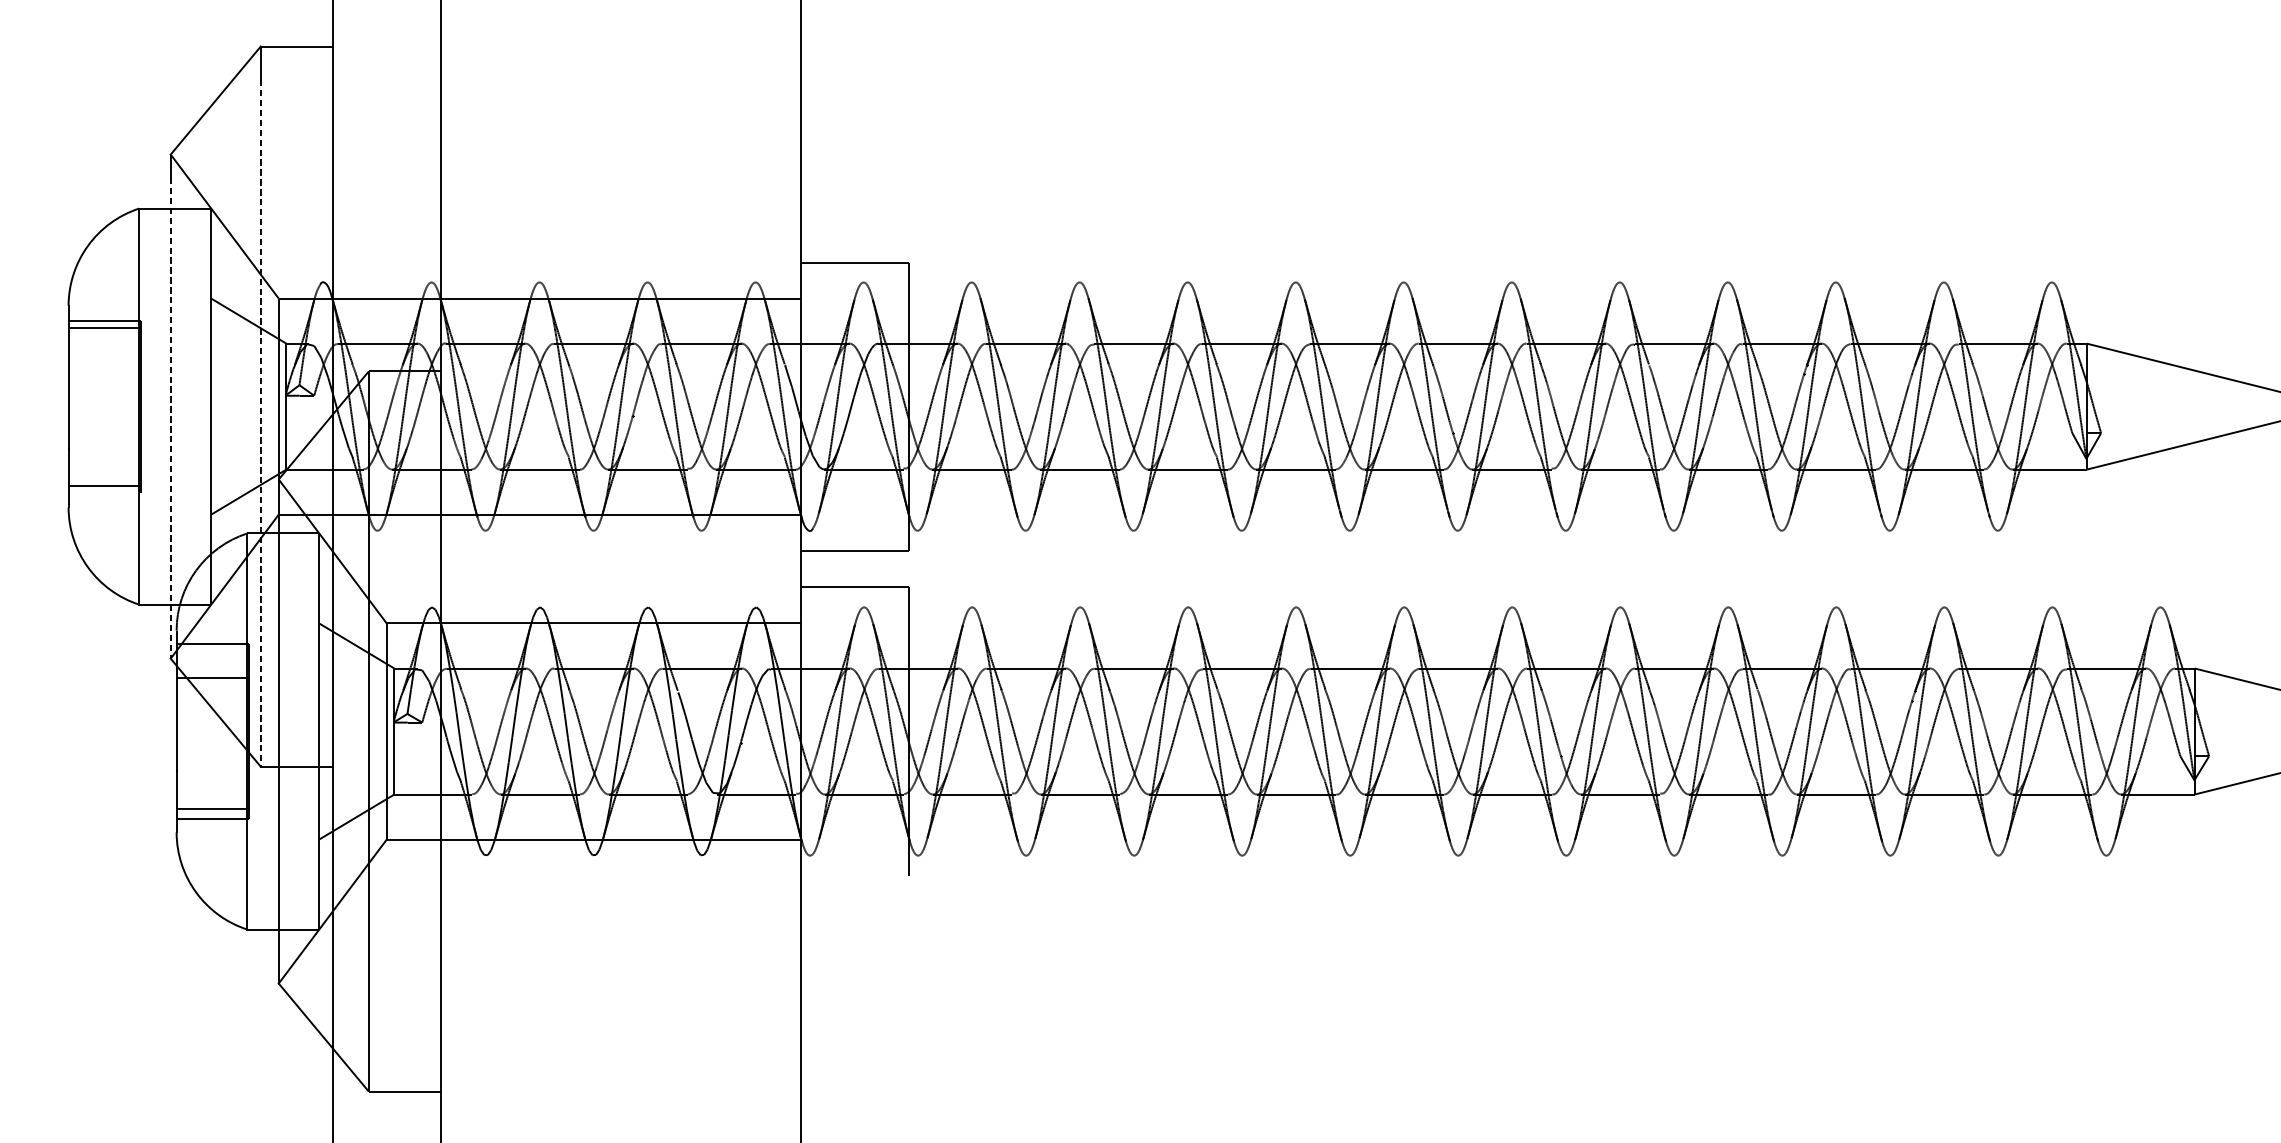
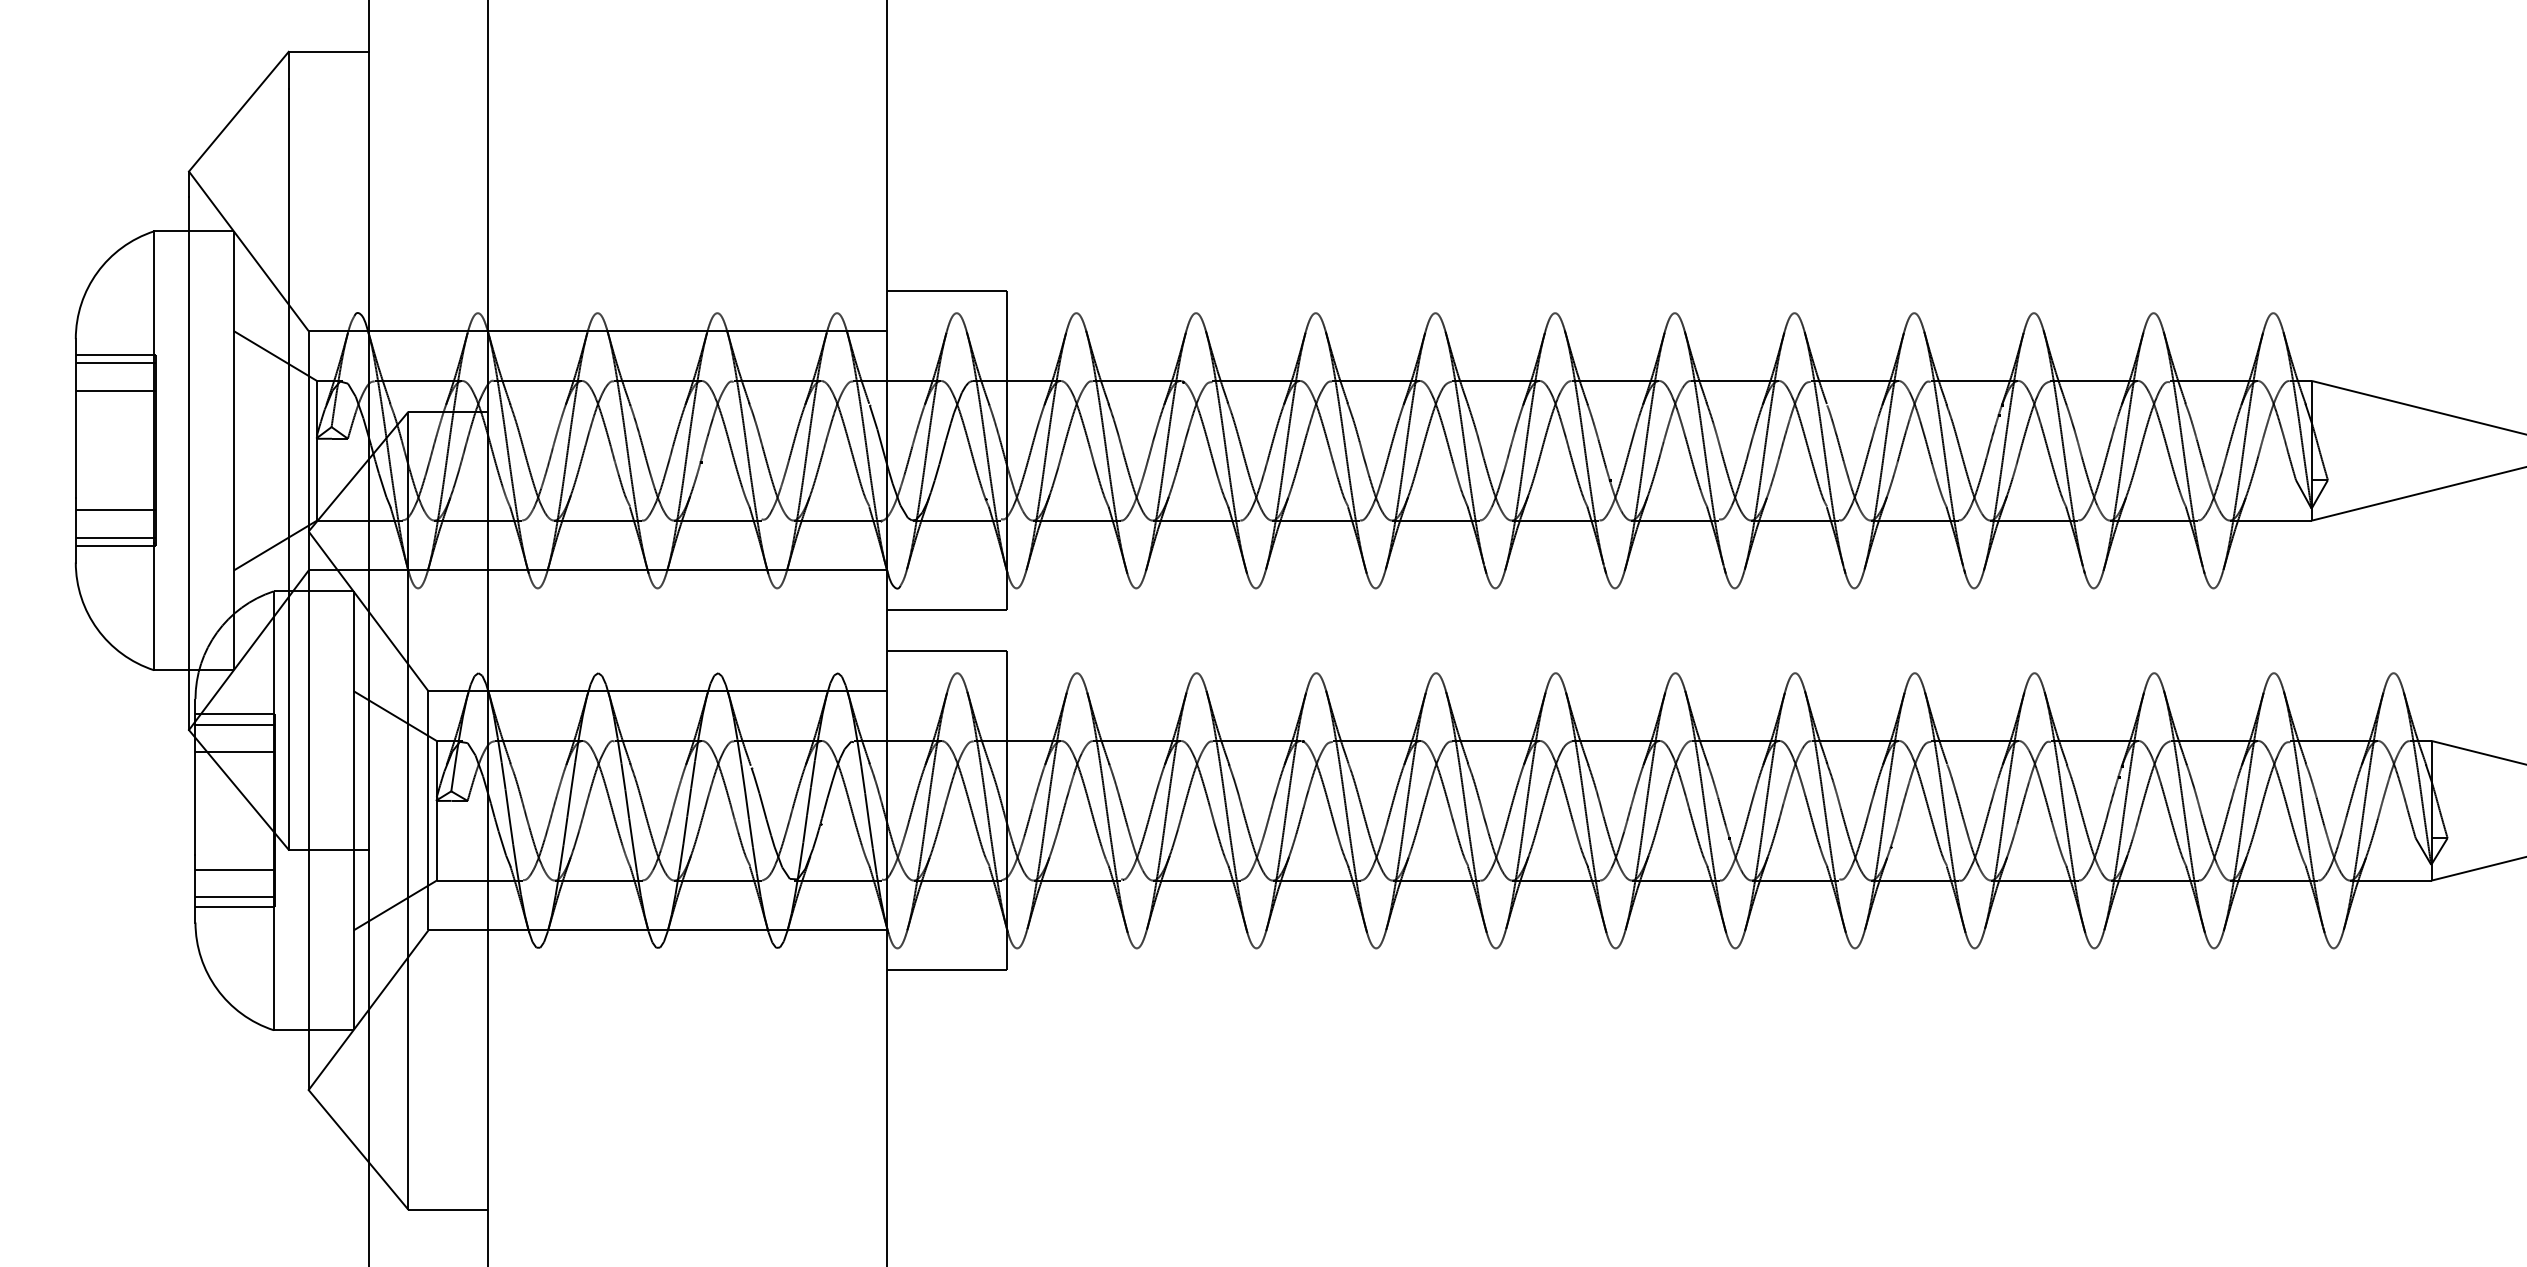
line: (104, 353) -> (115, 391), added
line: (170, 418) -> (188, 464), dashed -> solid
line: (260, 423) -> (288, 469), dashed -> solid
line: (104, 460) -> (115, 510), added
line: (104, 492) -> (115, 546), added
line: (212, 654) -> (235, 725), added
line: (212, 785) -> (235, 870), added
line: (854, 875) -> (946, 970), added

